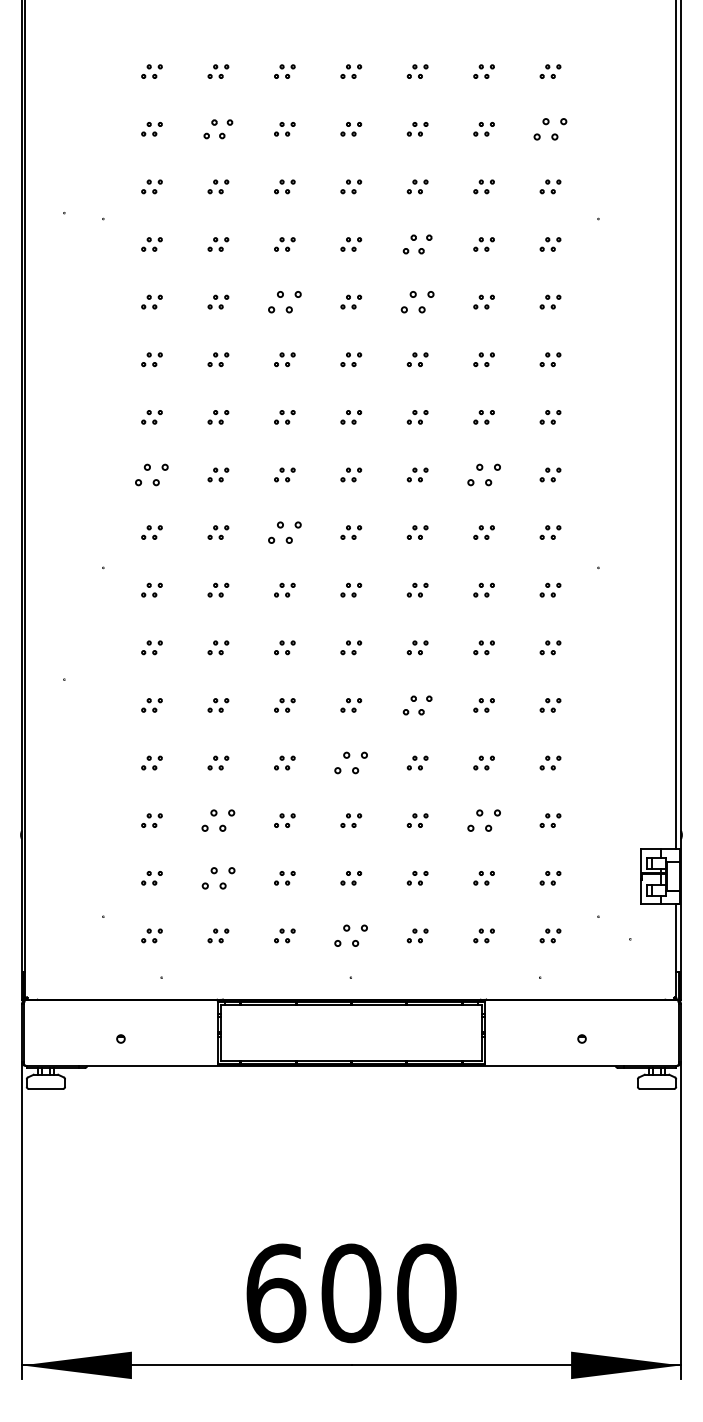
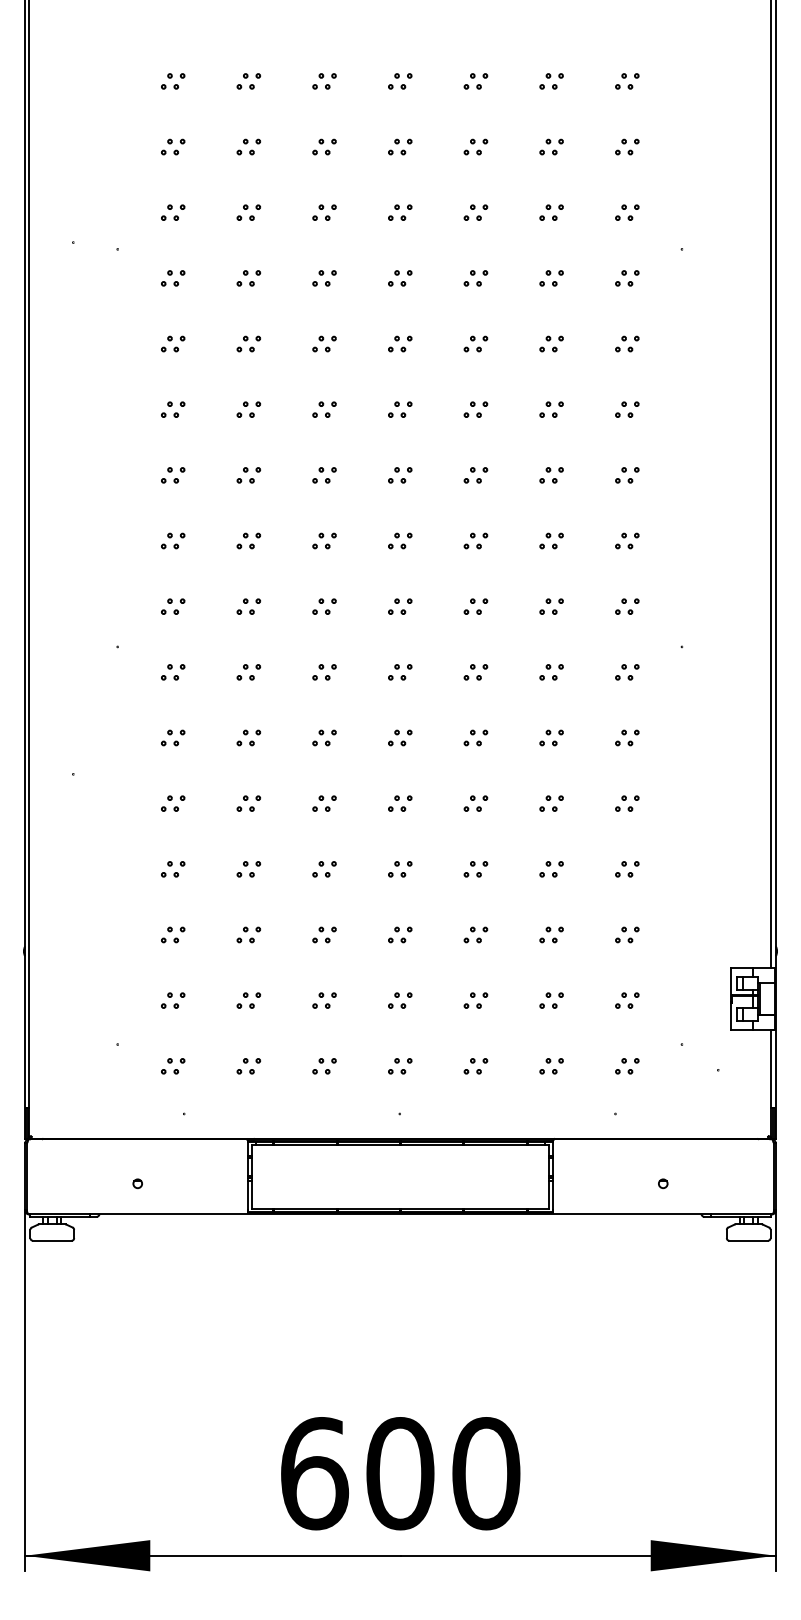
part: (218, 128) -> (248, 146), size x0.71
part: (550, 128) -> (627, 146), size x0.62
part: (417, 244) -> (475, 278), size x0.71
part: (284, 301) -> (324, 343), size x0.62
part: (417, 301) -> (475, 343), size x0.62
part: (152, 474) -> (173, 540), size x0.62
part: (484, 474) -> (551, 540), size x0.62
part: (284, 532) -> (324, 606), size x0.62
part: (417, 705) -> (475, 803), size x0.71
part: (351, 763) -> (400, 869), size x0.62
part: (218, 820) -> (248, 934), size x0.62
part: (484, 820) -> (551, 934), size x0.62
part: (218, 878) -> (248, 1000), size x0.62
part: (351, 936) -> (400, 1066), size x0.62

